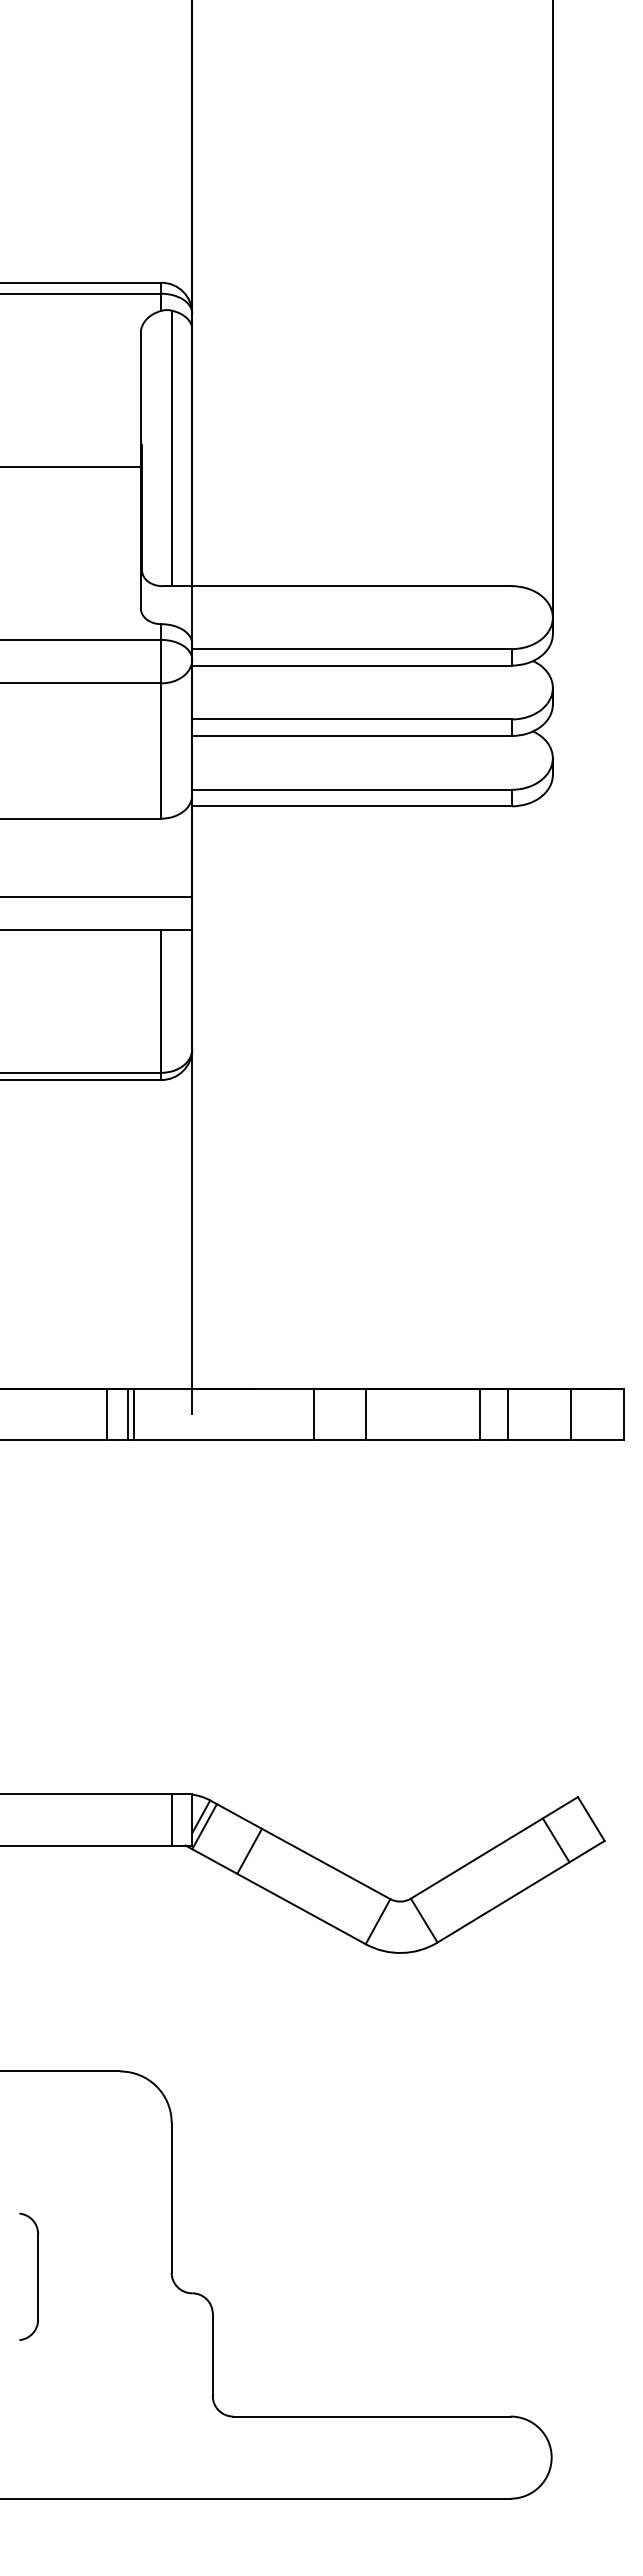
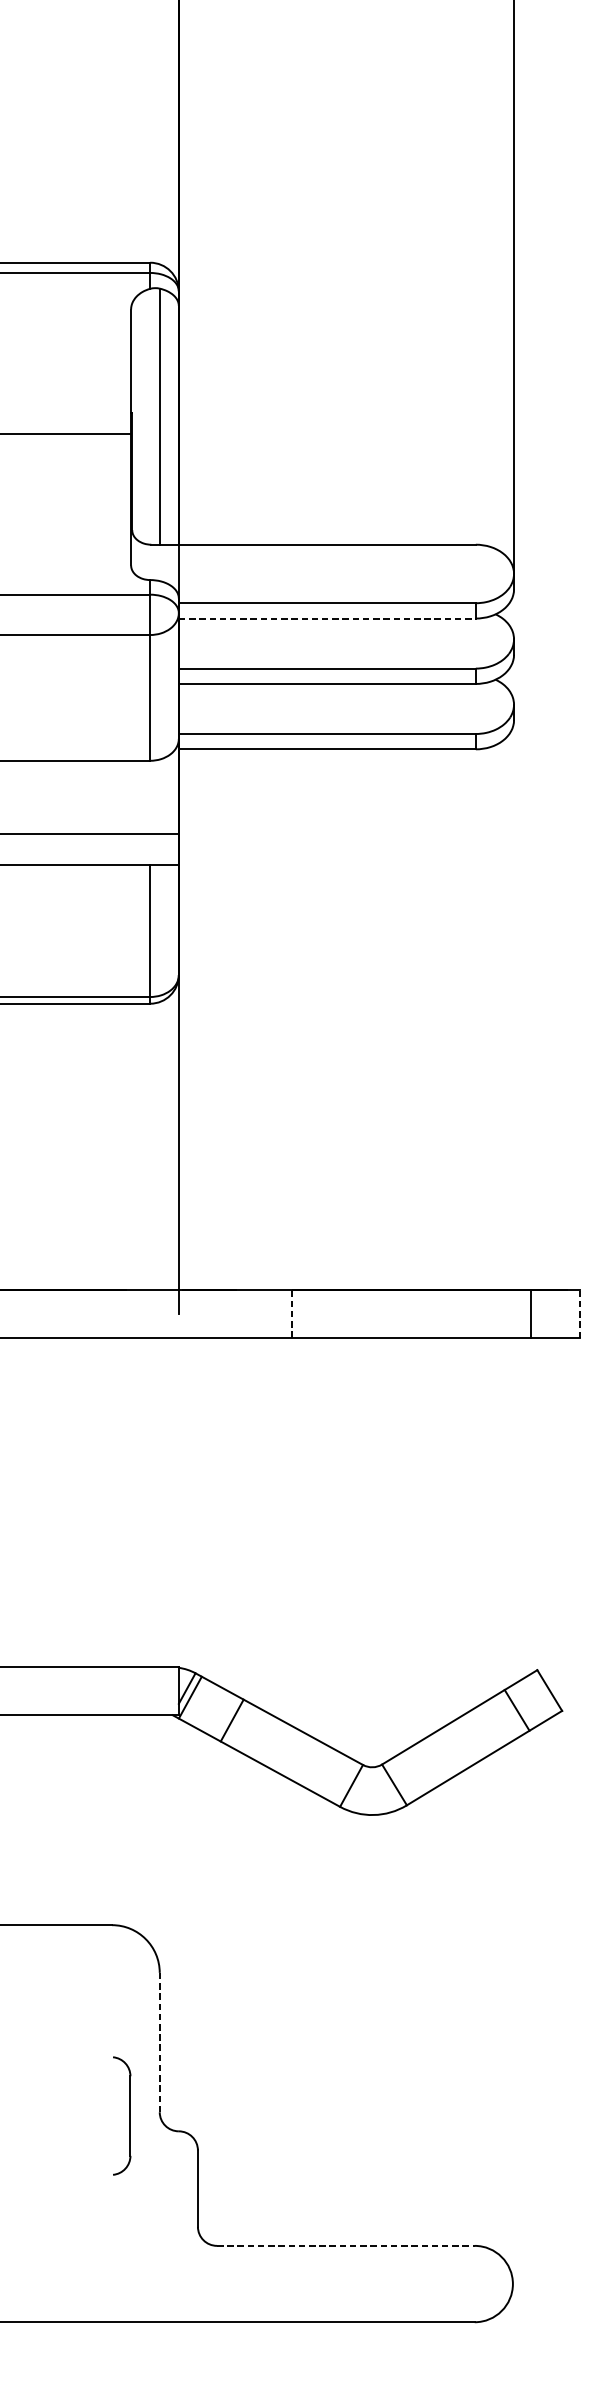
line: (352, 665) -> (327, 618), solid -> dashed
line: (107, 1413) -> (100, 1313), removed
line: (128, 1413) -> (119, 1313), removed
line: (133, 1413) -> (124, 1313), removed
line: (365, 1413) -> (339, 1313), removed
line: (479, 1413) -> (445, 1313), removed
line: (508, 1413) -> (472, 1313), removed
line: (314, 1414) -> (292, 1314), solid -> dashed
line: (623, 1414) -> (579, 1314), solid -> dashed
line: (171, 1819) -> (159, 1690), removed
line: (171, 2197) -> (159, 2042), solid -> dashed
part: (37, 2276) -> (129, 2115), moved
line: (371, 2416) -> (345, 2245), solid -> dashed

